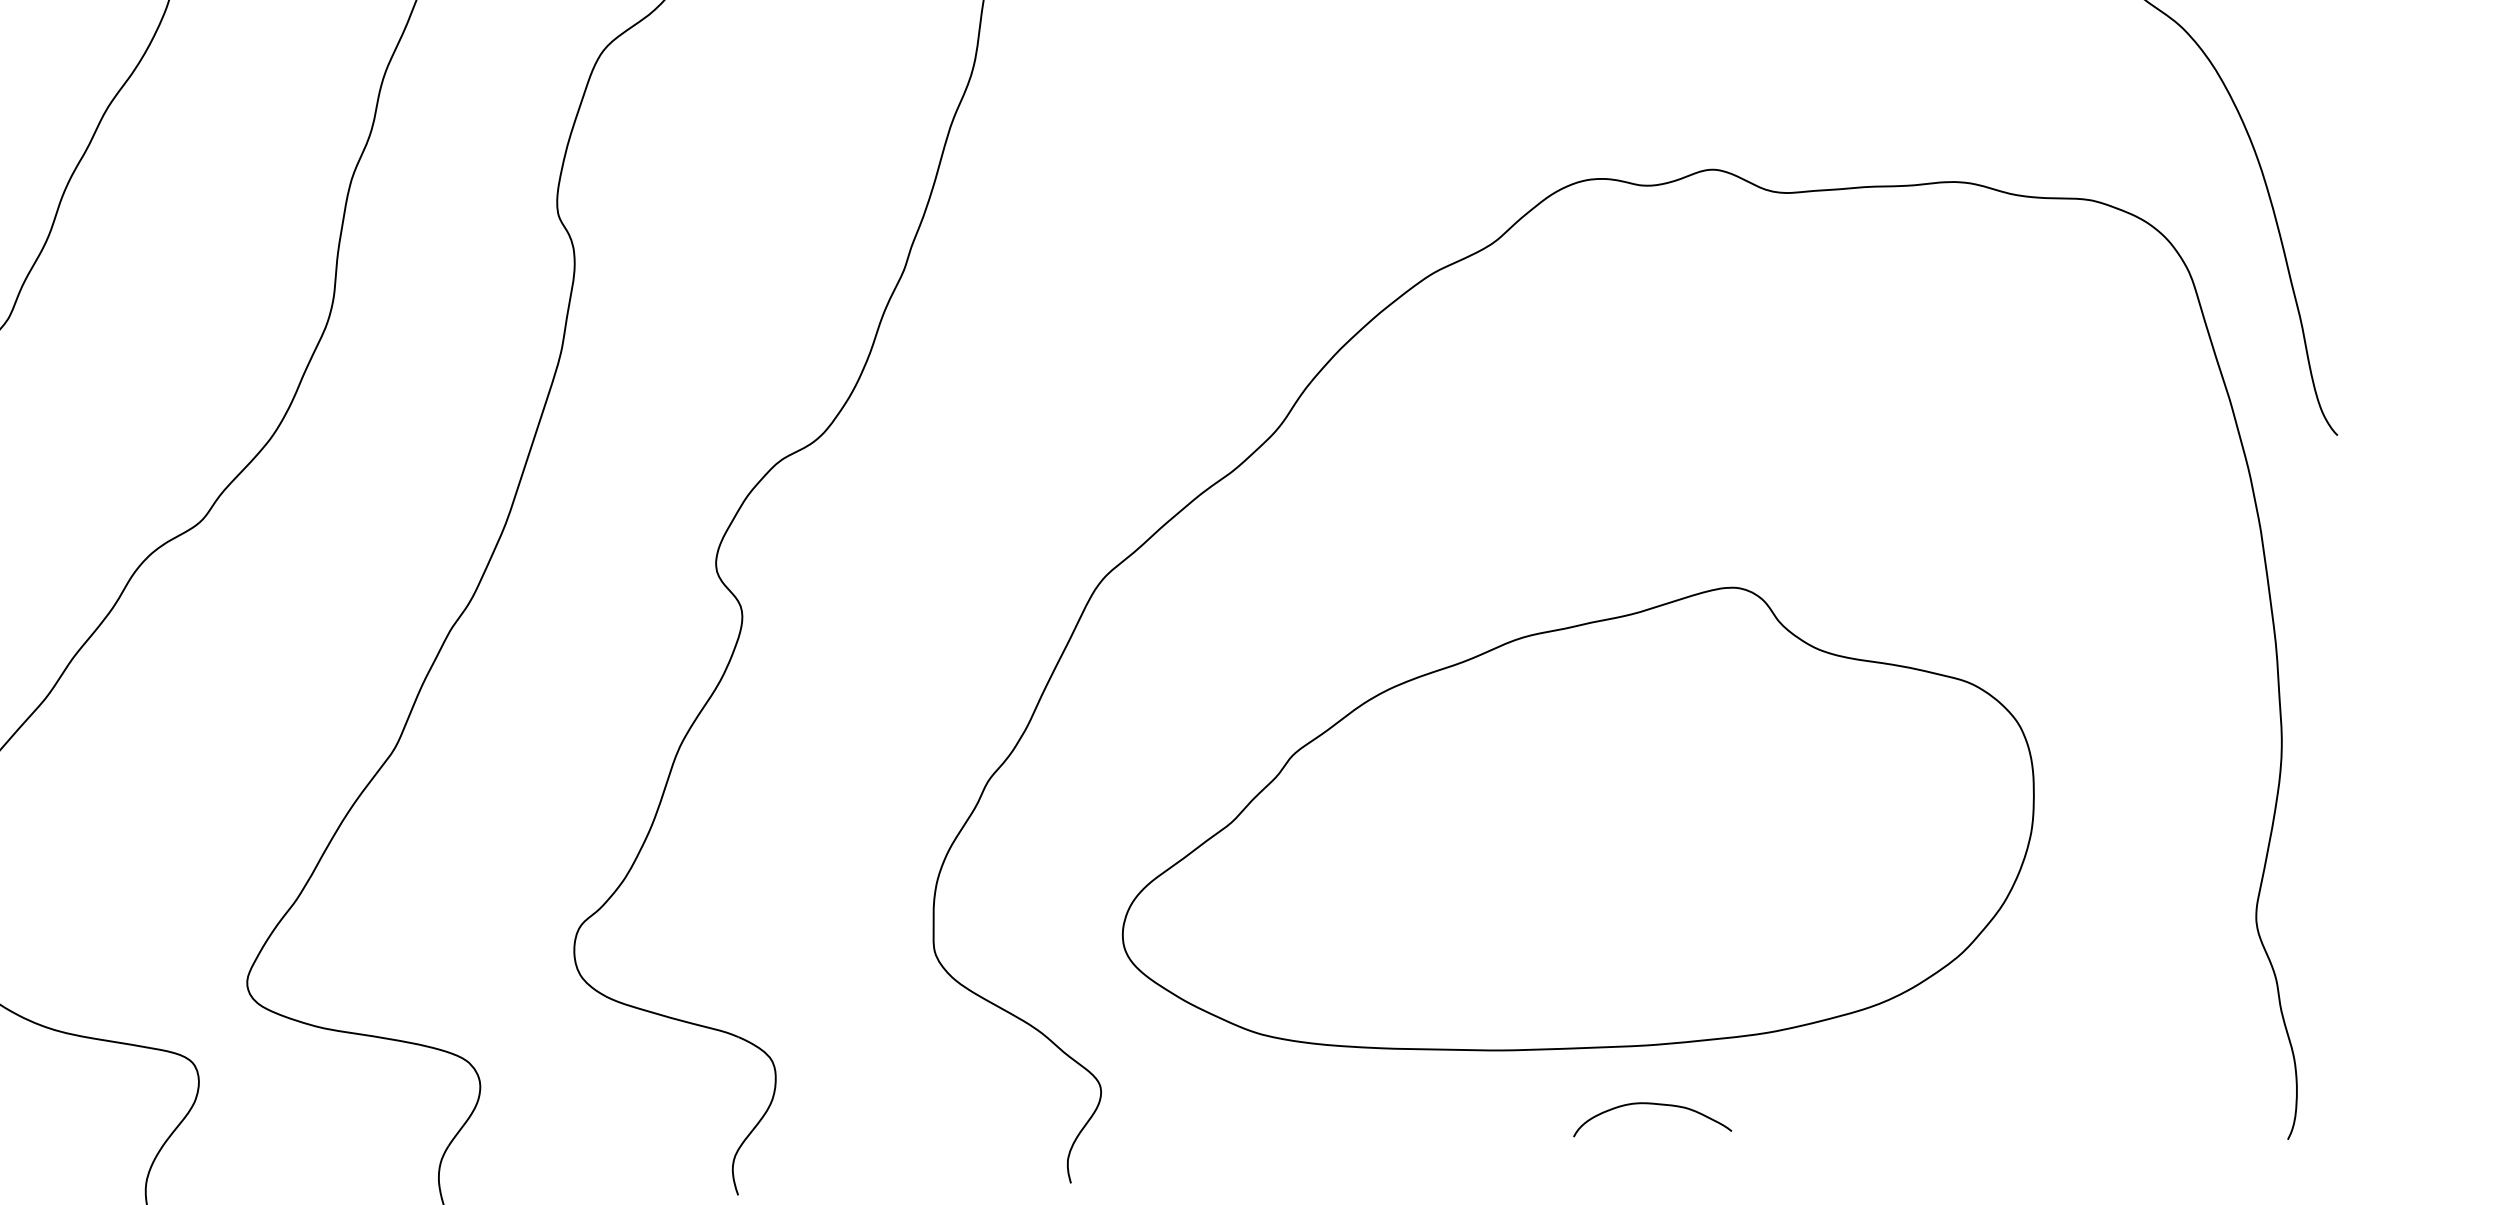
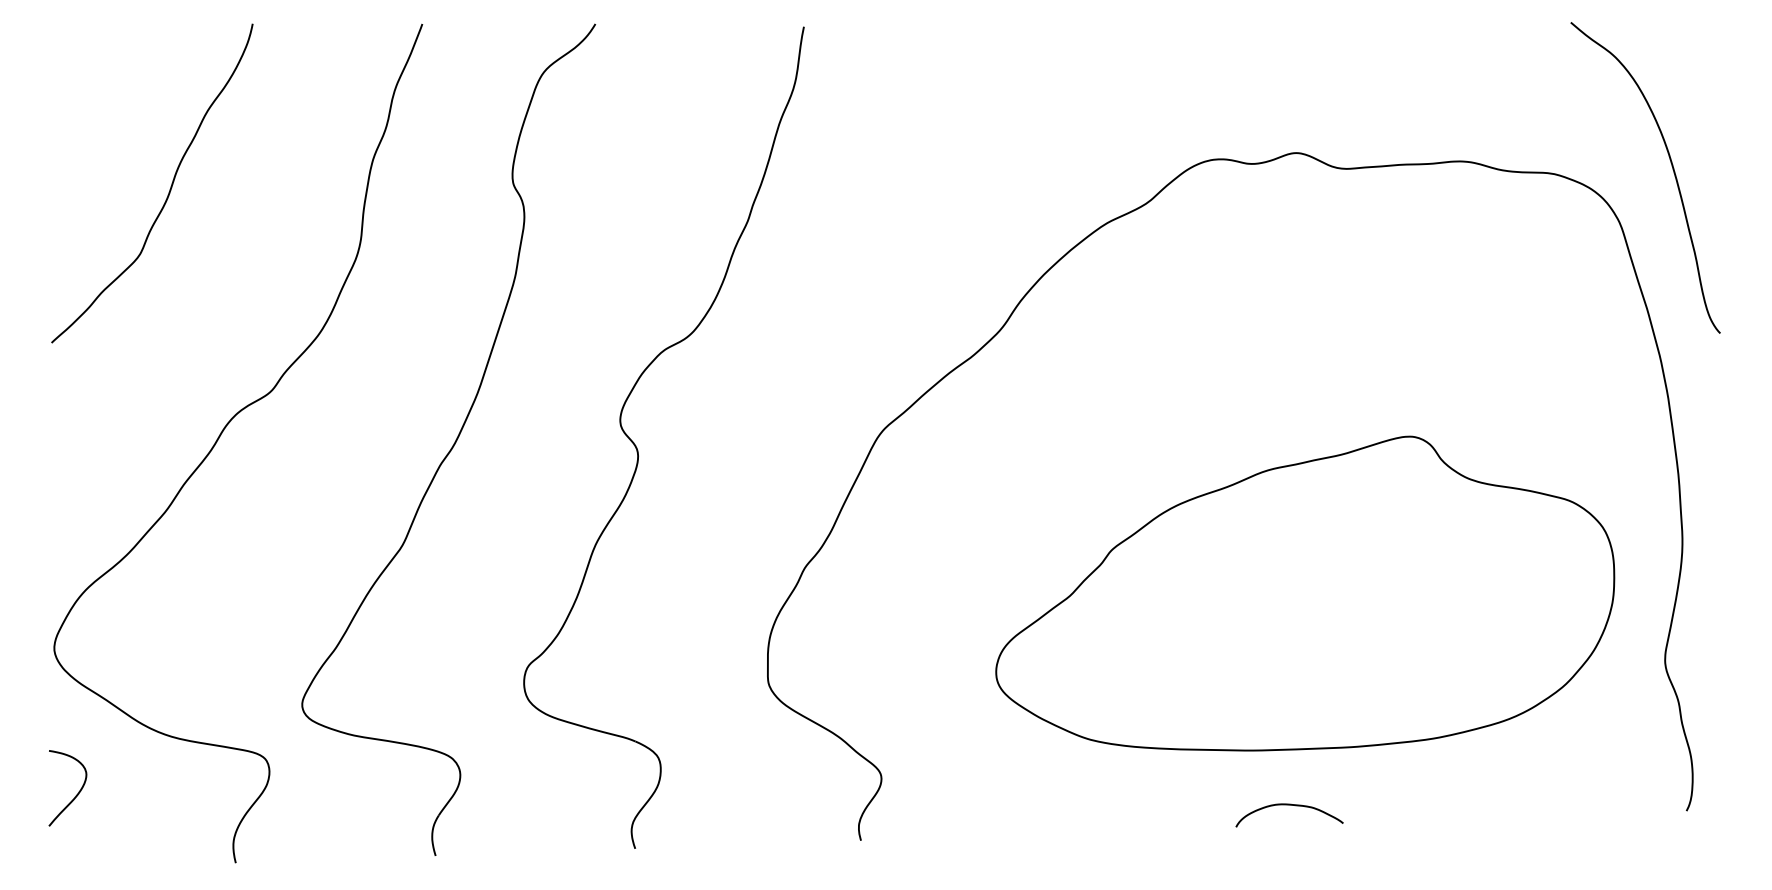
part: (1578, 818) -> (1305, 593), moved
curve: (1652, 1104) -> (1289, 805), moved

